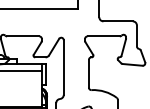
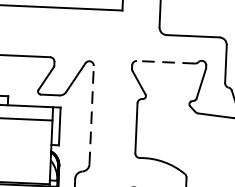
line: (103, 36) -> (165, 62), solid -> dashed
line: (63, 67) -> (91, 115), solid -> dashed

